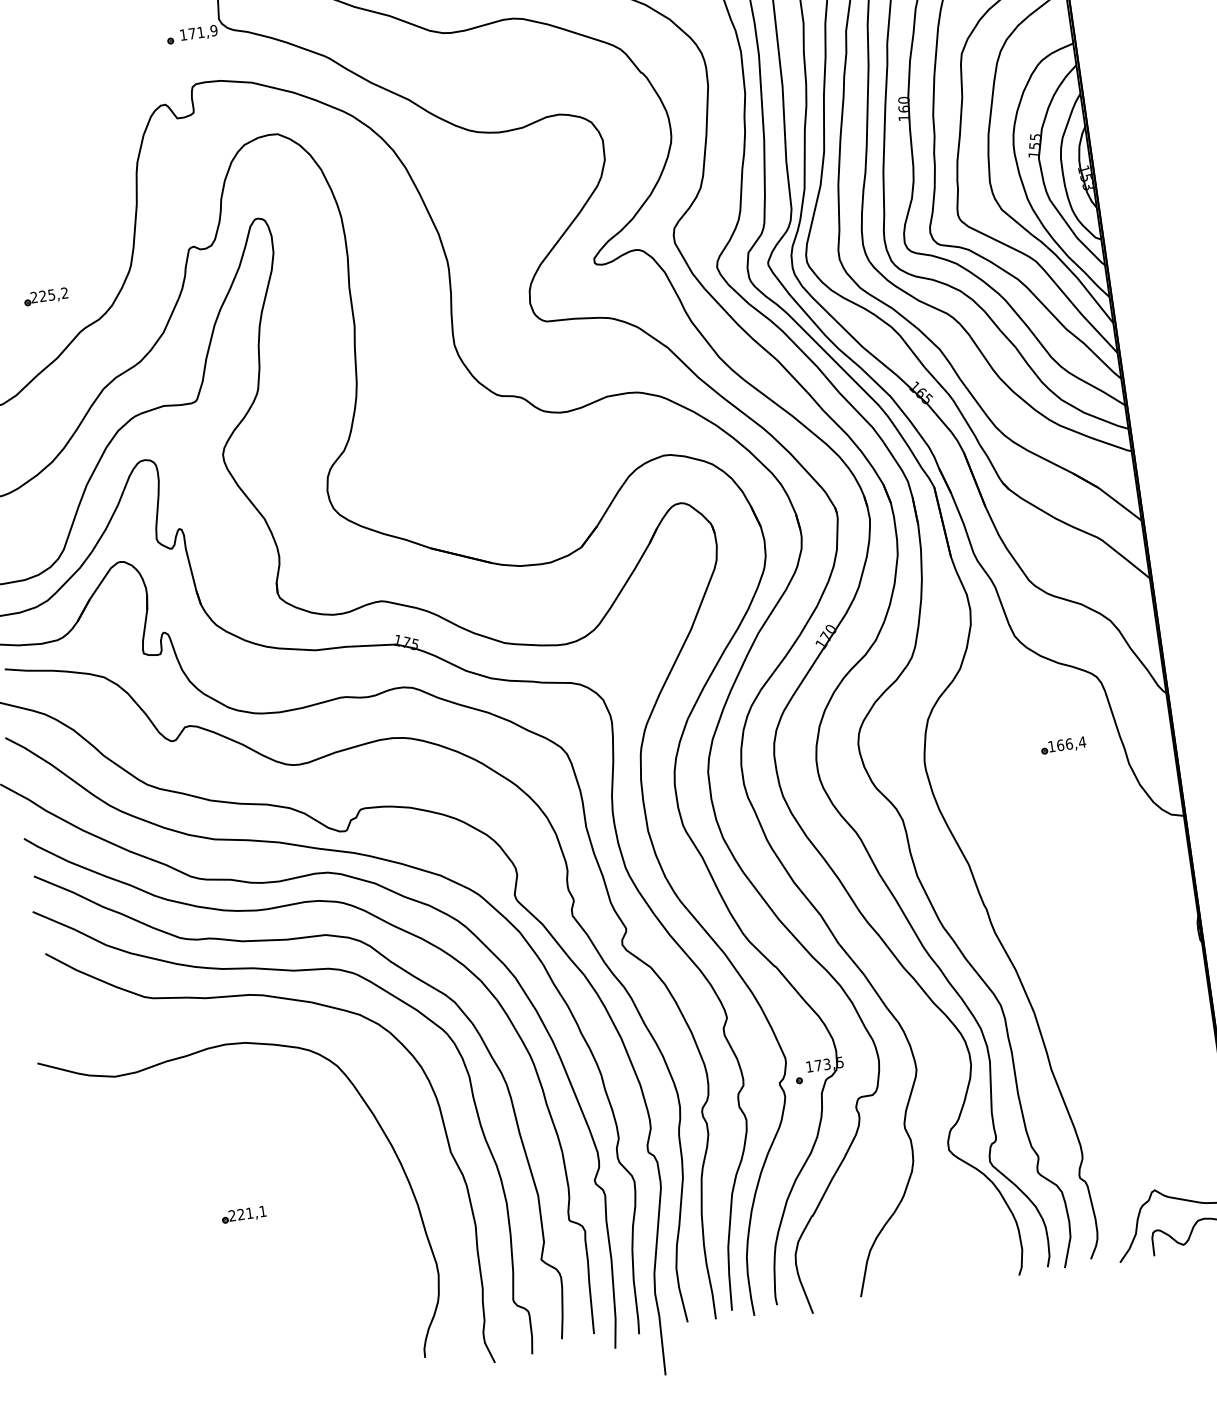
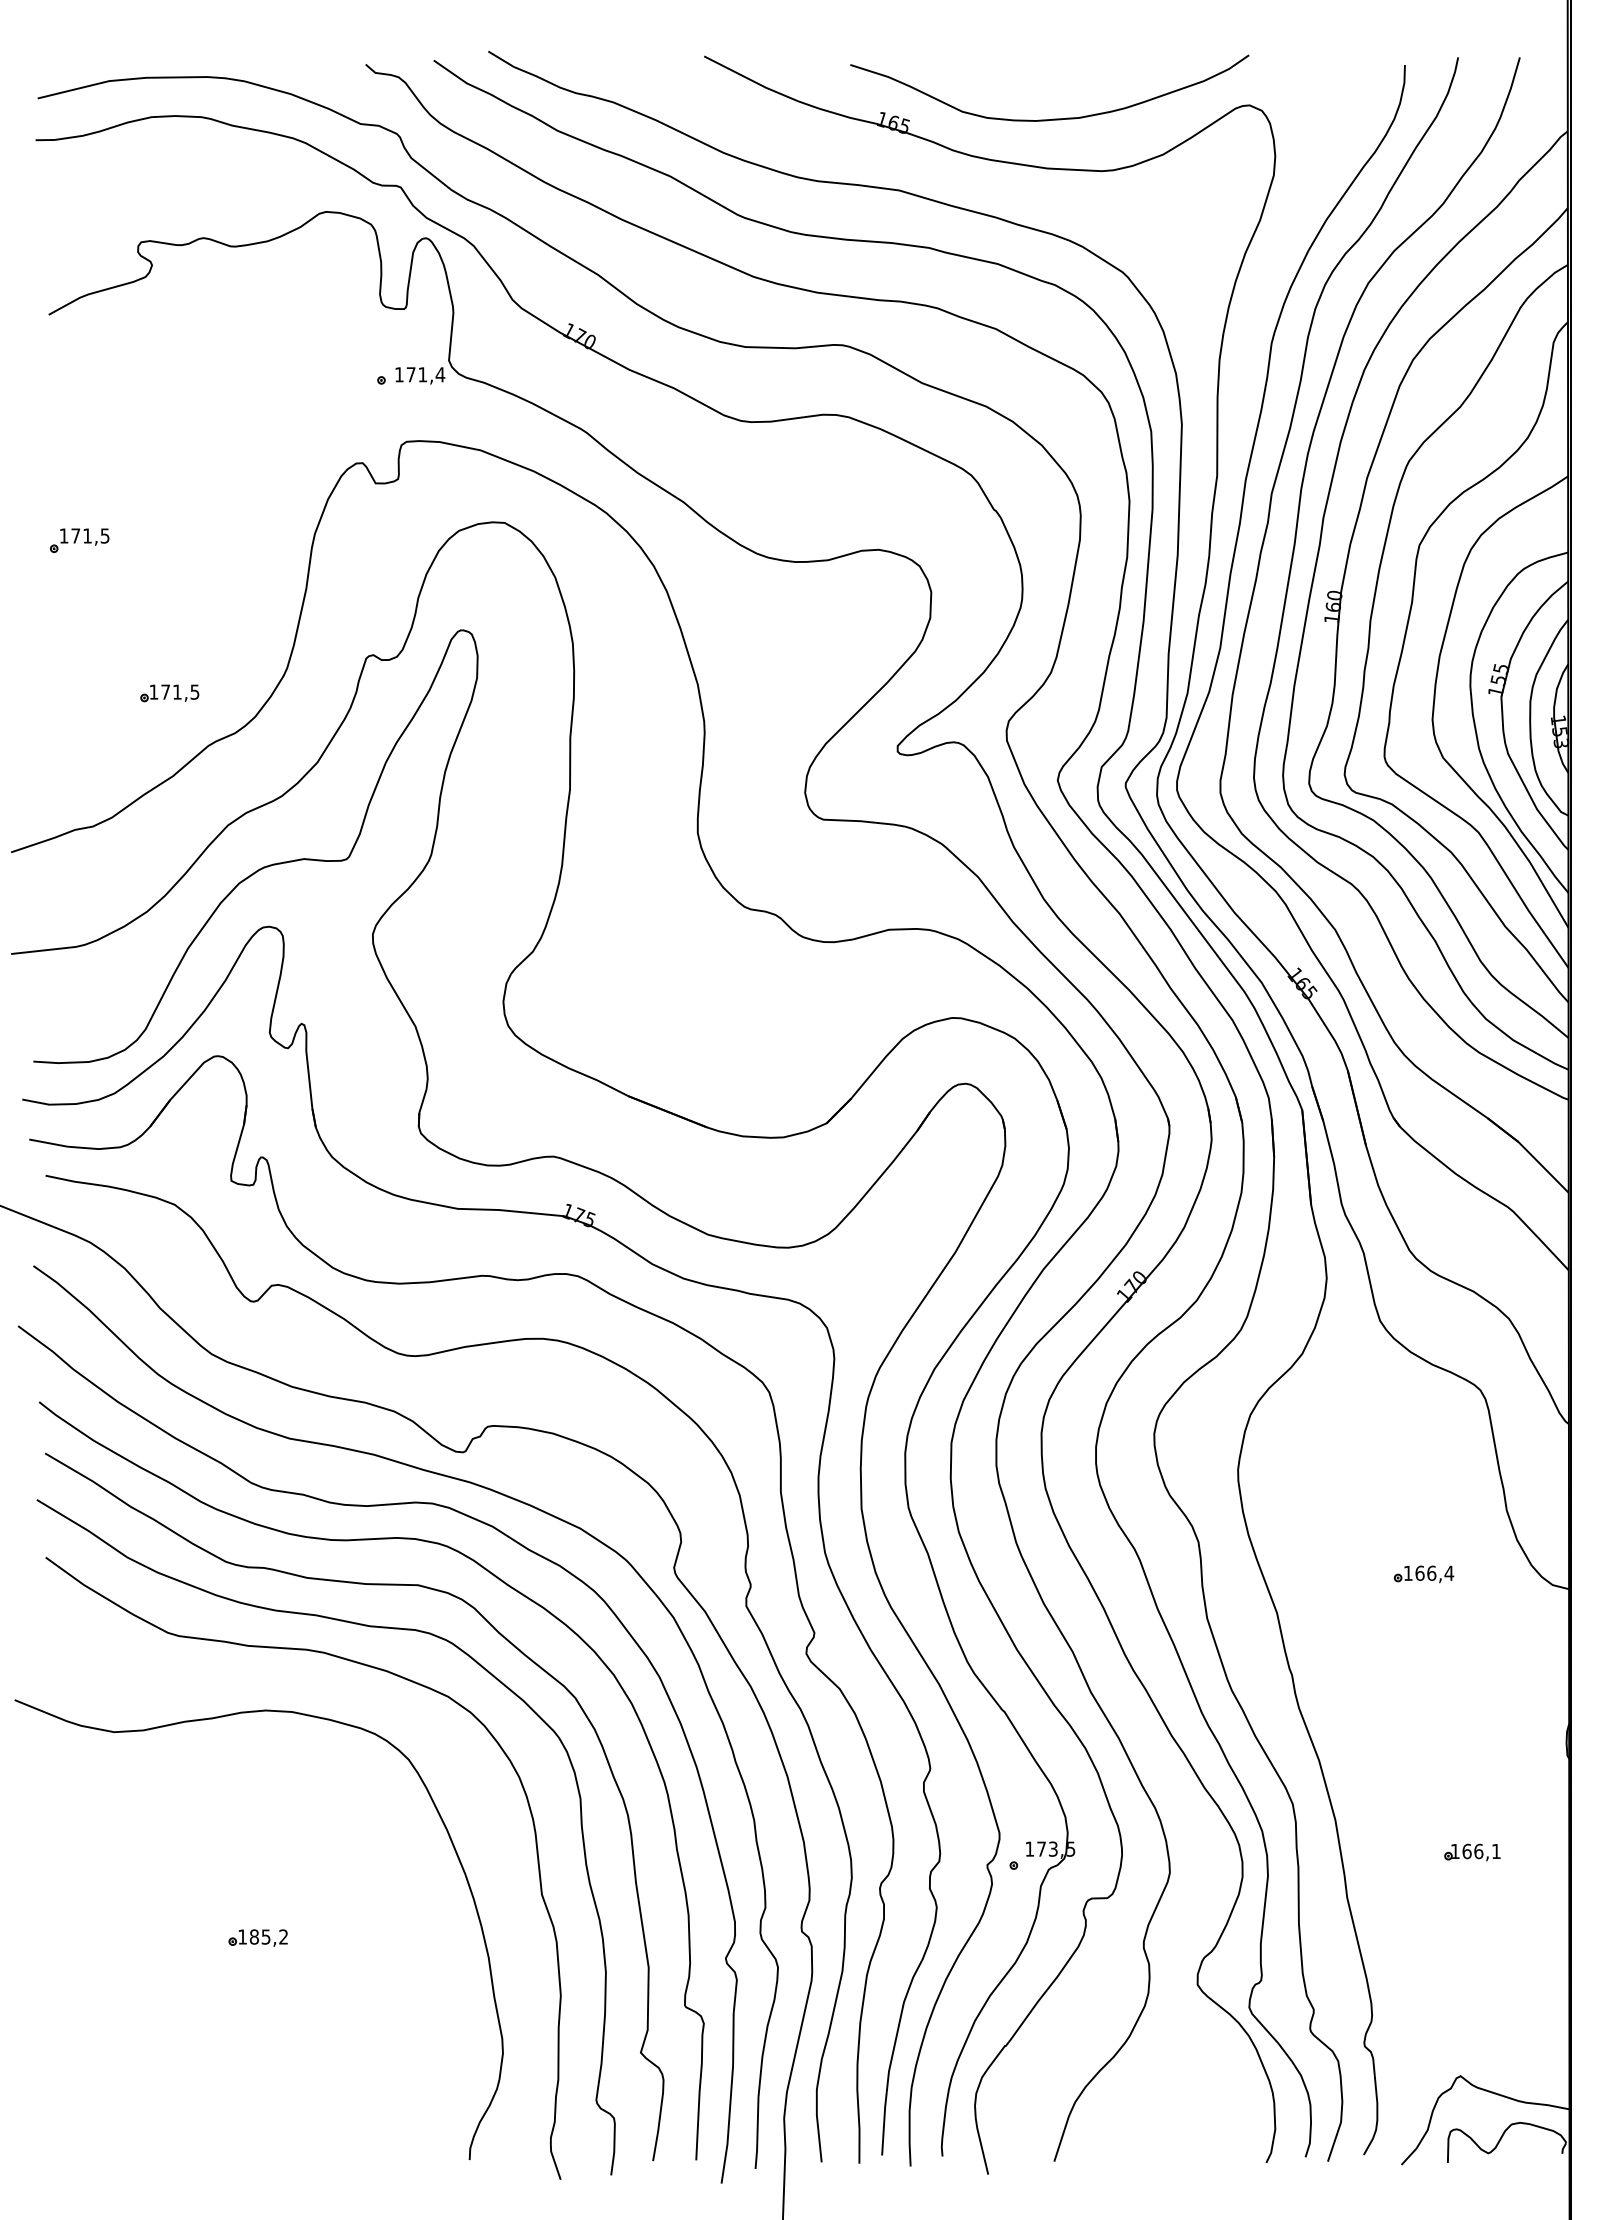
text: (214, 30) -> (440, 374), 171,9 -> 171,4
text: (49, 294) -> (174, 691), 225,2 -> 171,5
part: (1063, 745) -> (1423, 1574), moved
part: (1139, 1022) -> (1472, 1852), added
text: (247, 1213) -> (262, 1936), 221,1 -> 185,2

